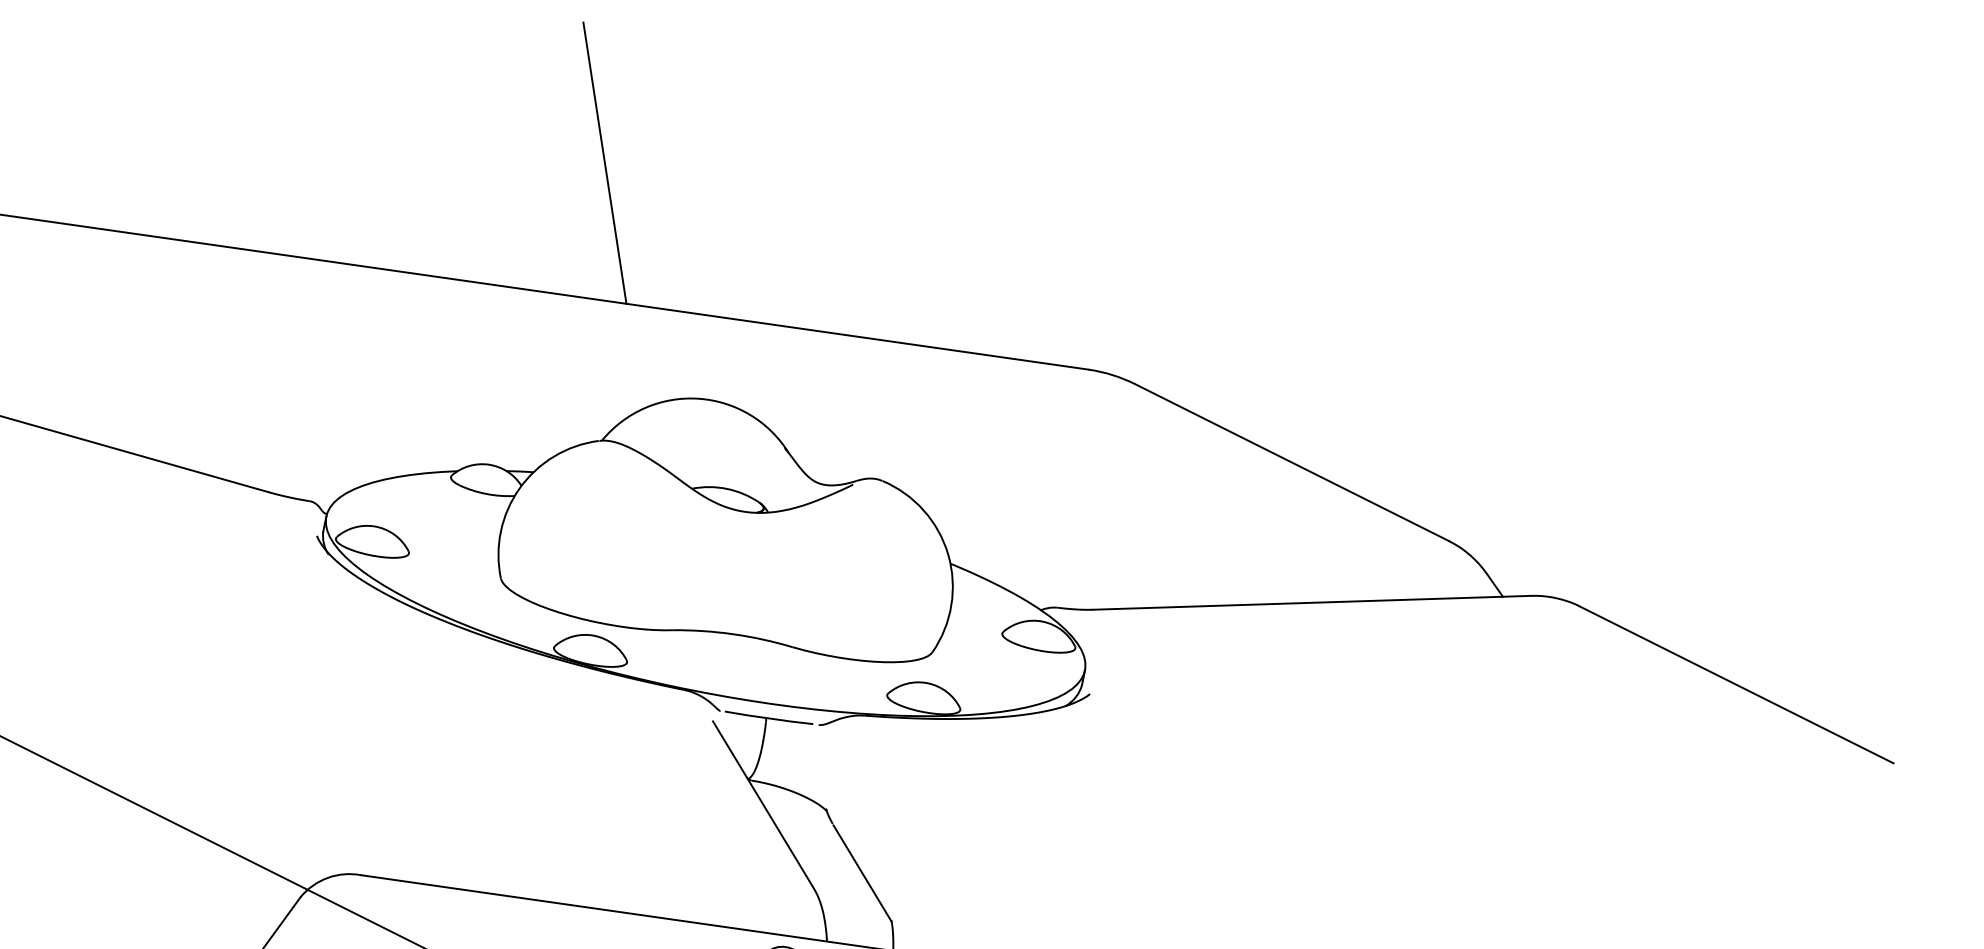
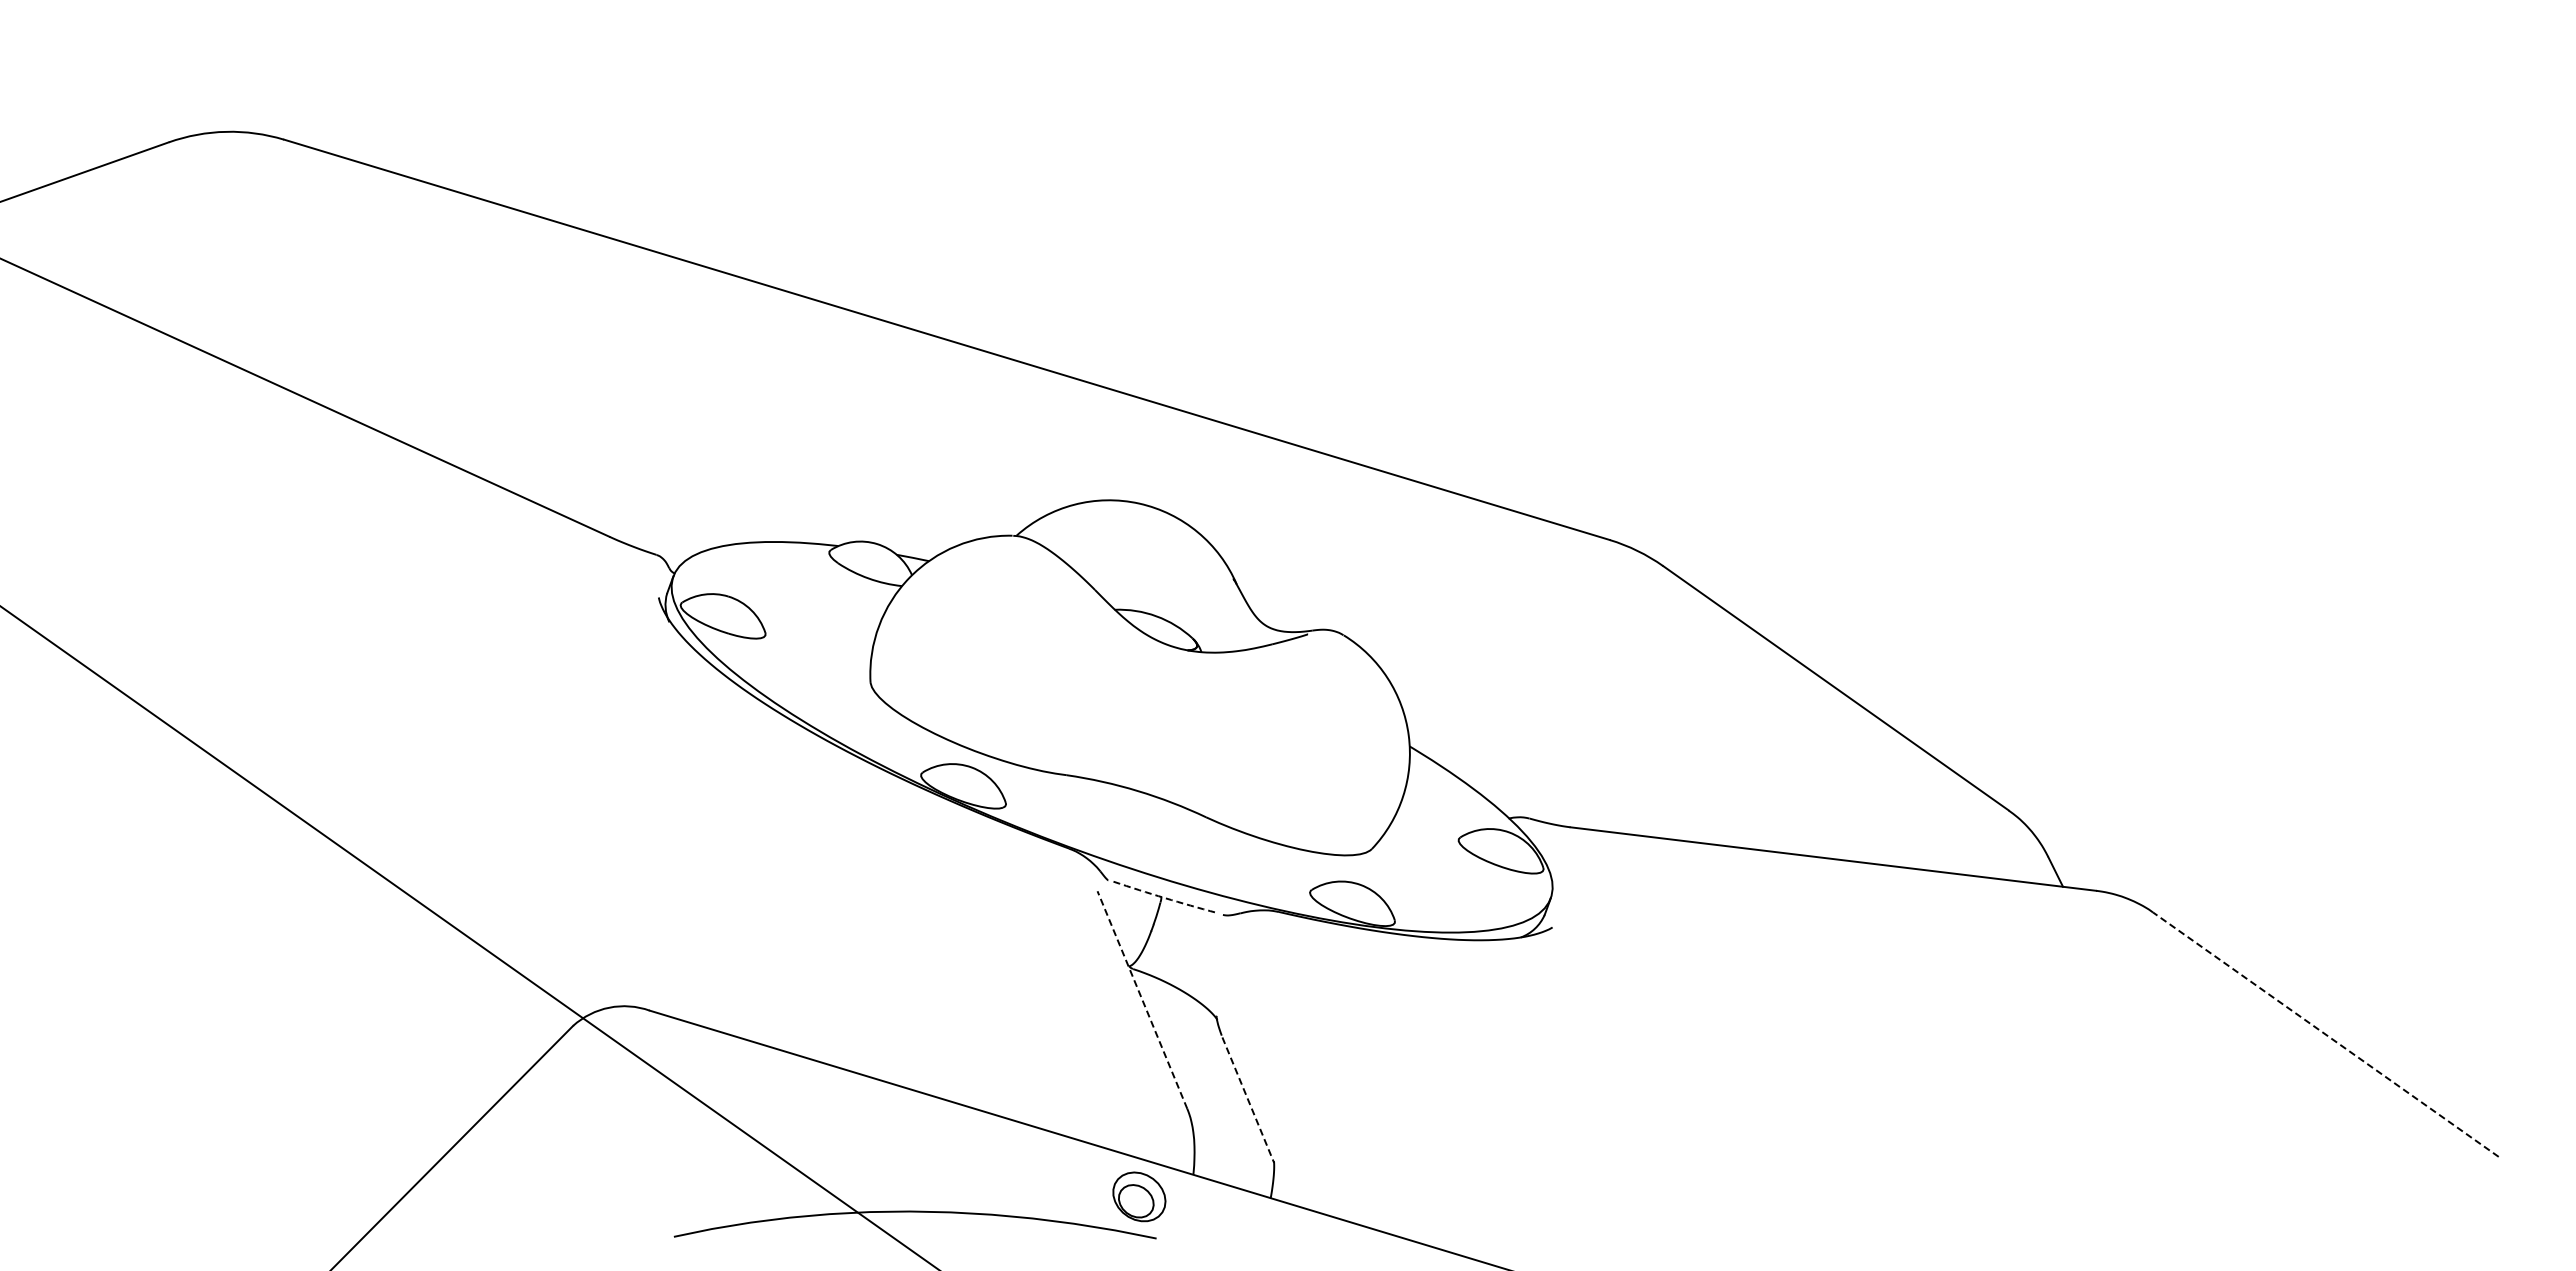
line: (604, 163) -> (1070, 205), removed
line: (1736, 684) -> (2325, 1034), solid -> dashed
arc: (768, 718) -> (1164, 898), solid -> dashed
line: (763, 805) -> (1142, 1000), solid -> dashed
line: (862, 873) -> (1248, 1100), solid -> dashed

